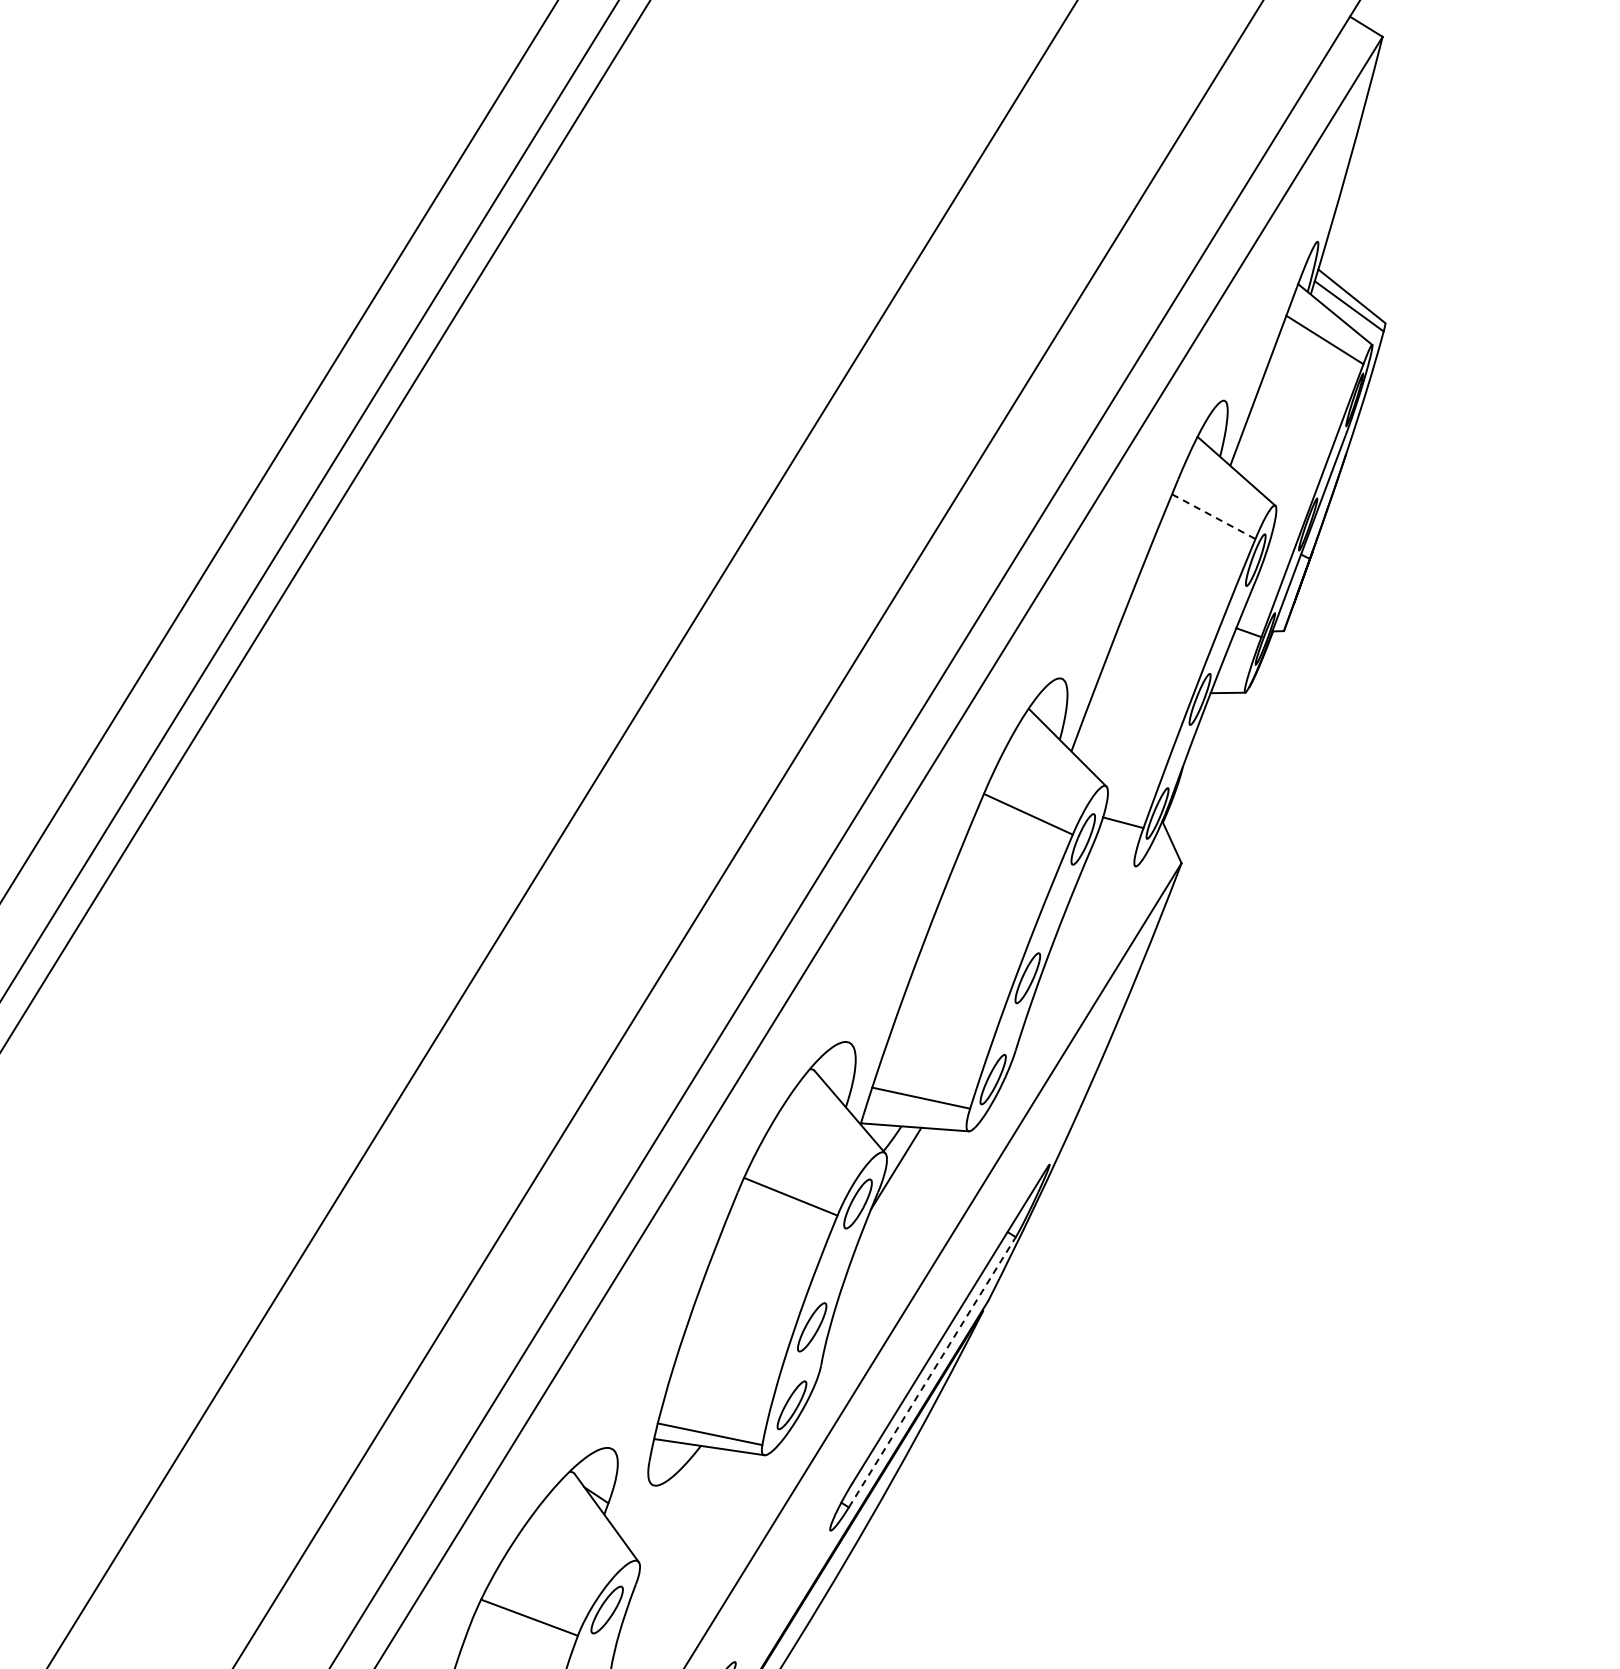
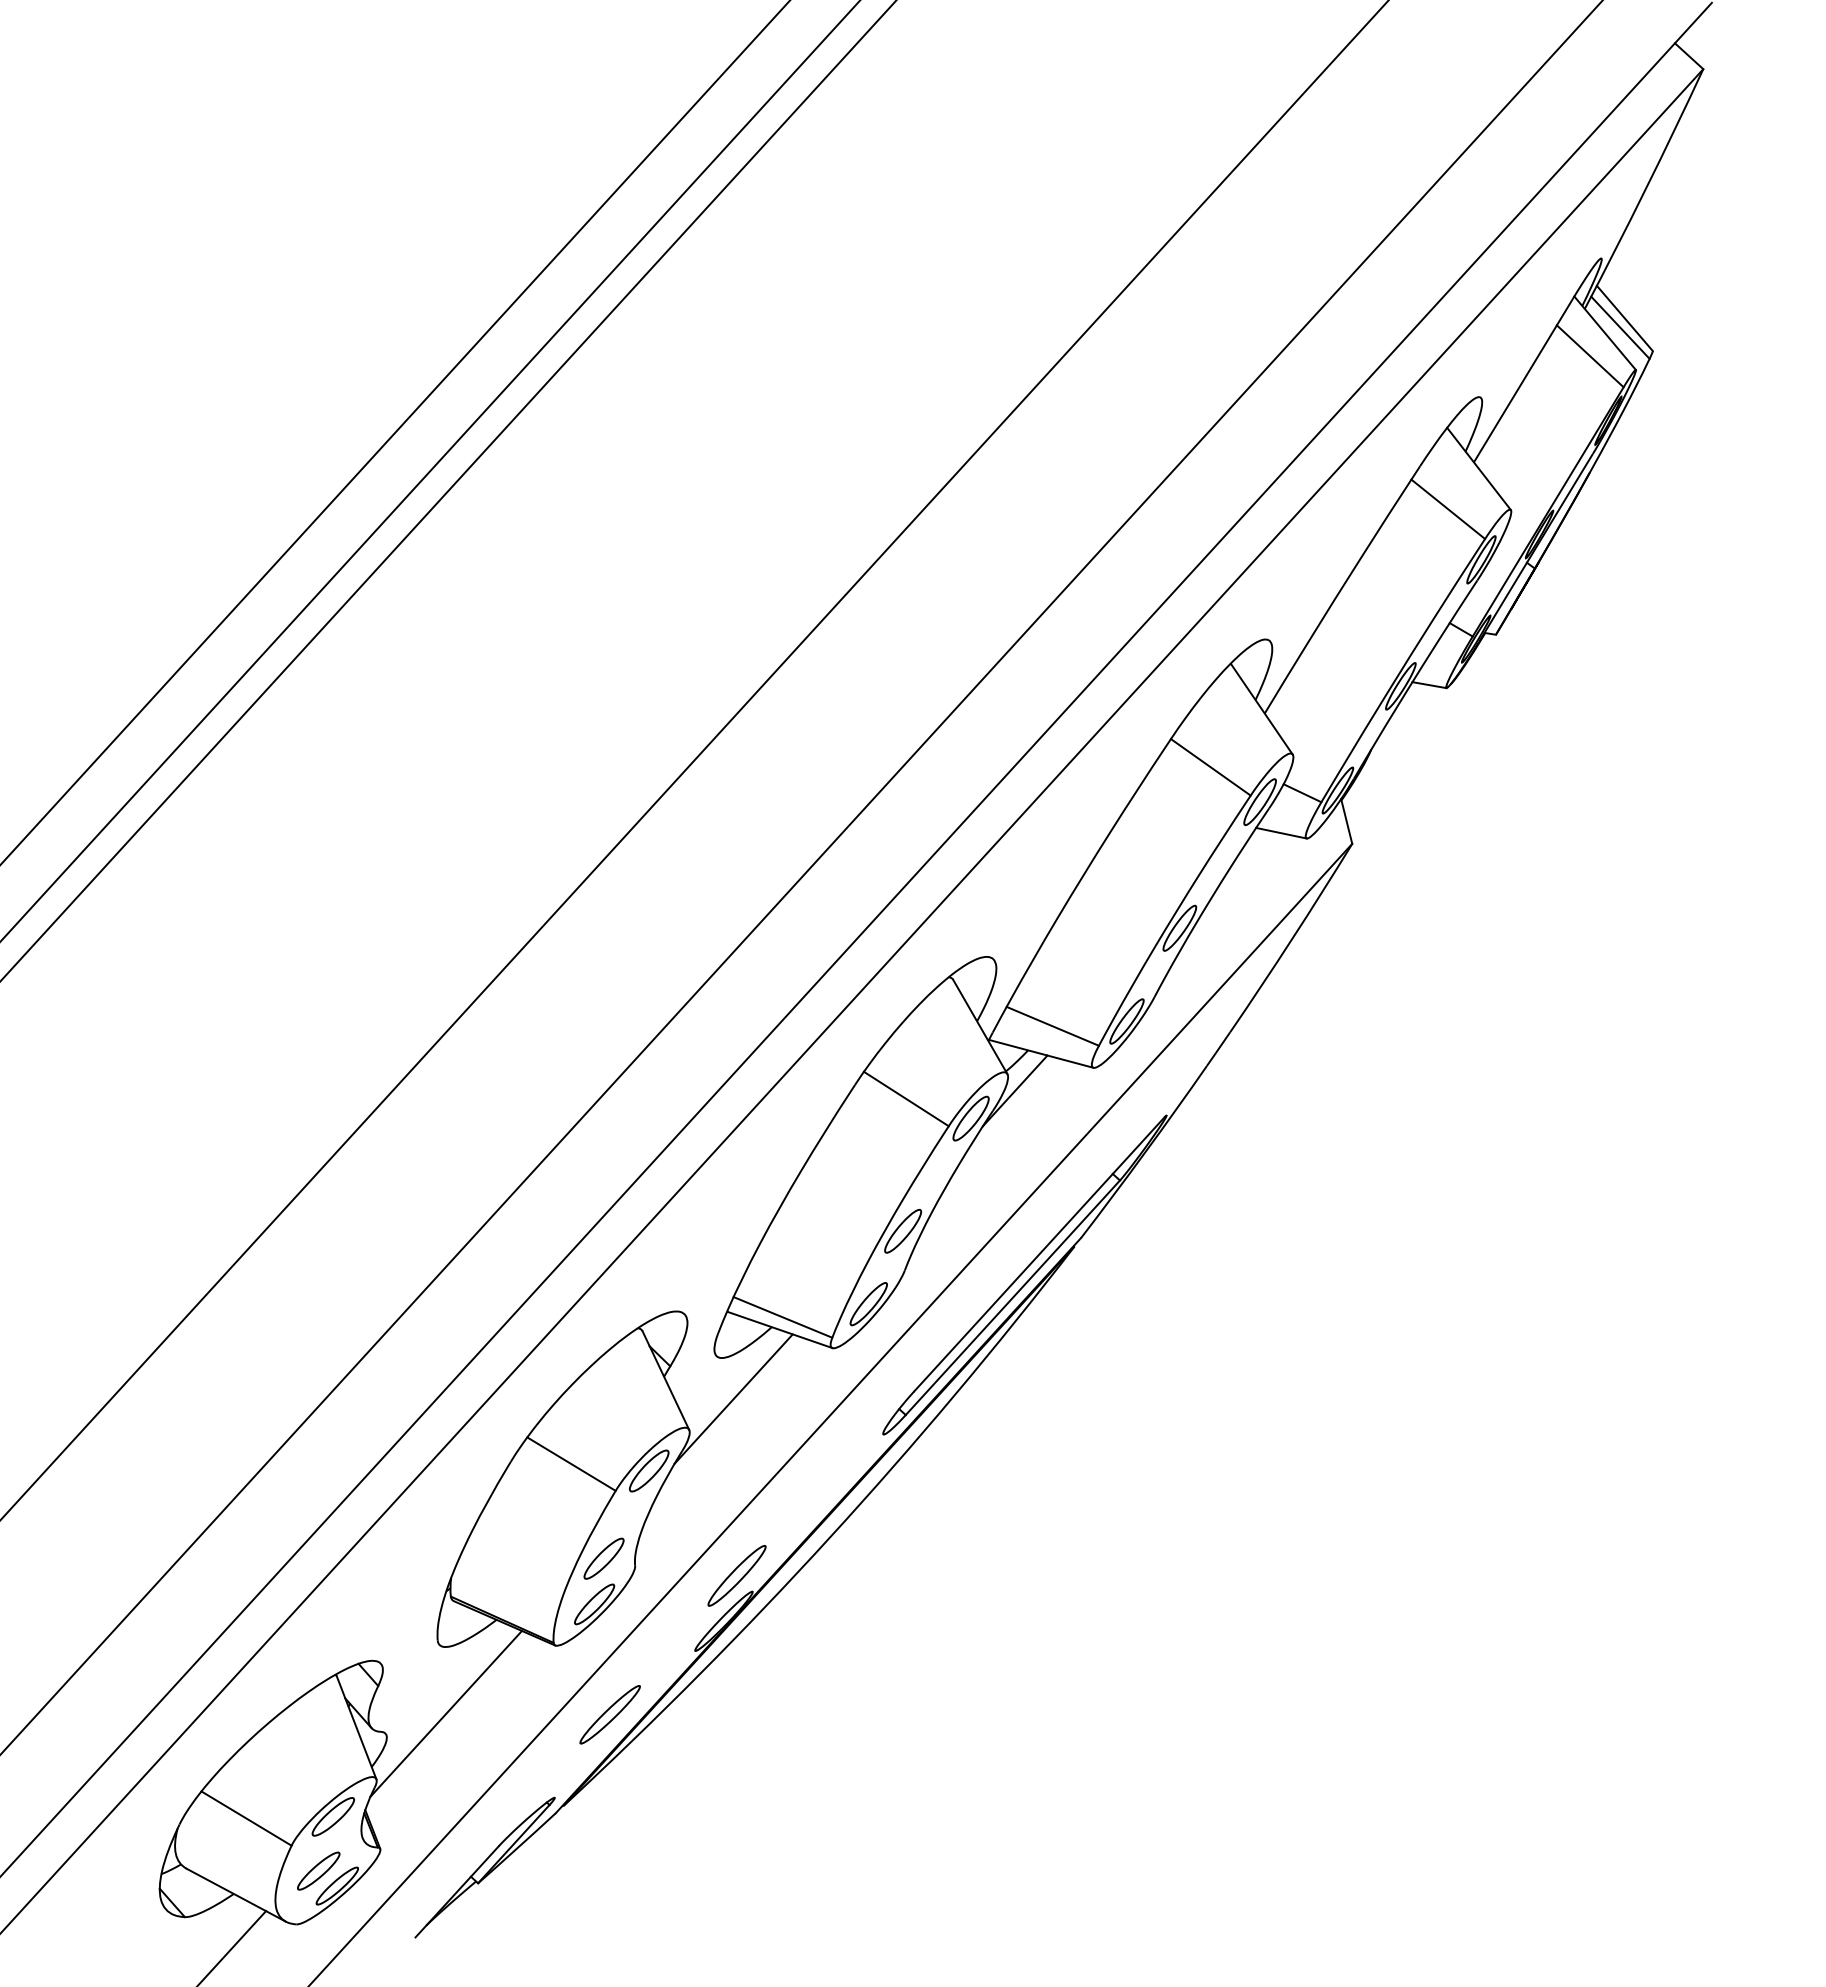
line: (1214, 516) -> (1448, 509), dashed -> solid
line: (1109, 865) -> (1281, 832), added
line: (931, 1372) -> (1012, 1297), dashed -> solid
line: (676, 1523) -> (733, 1398), added

